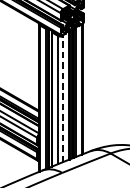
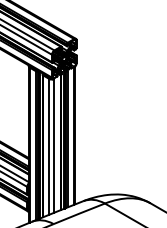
line: (63, 98) -> (54, 145), dashed -> solid

